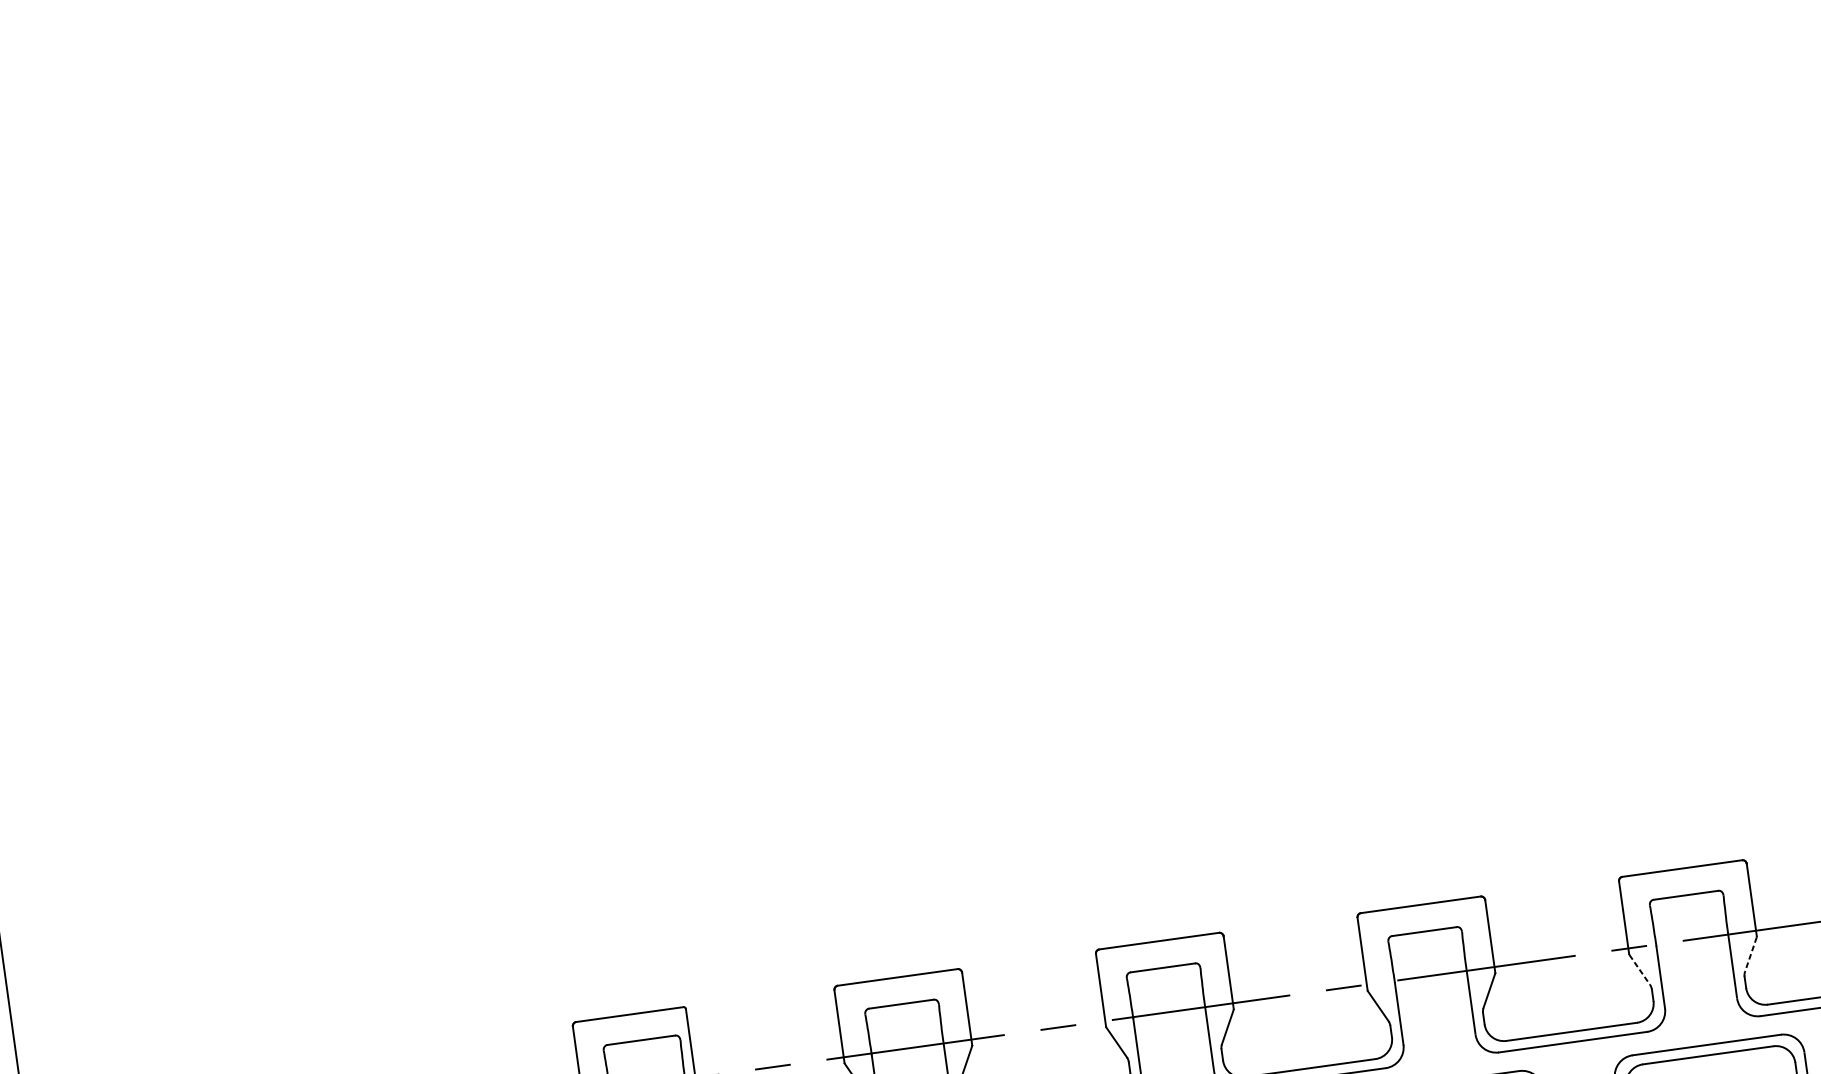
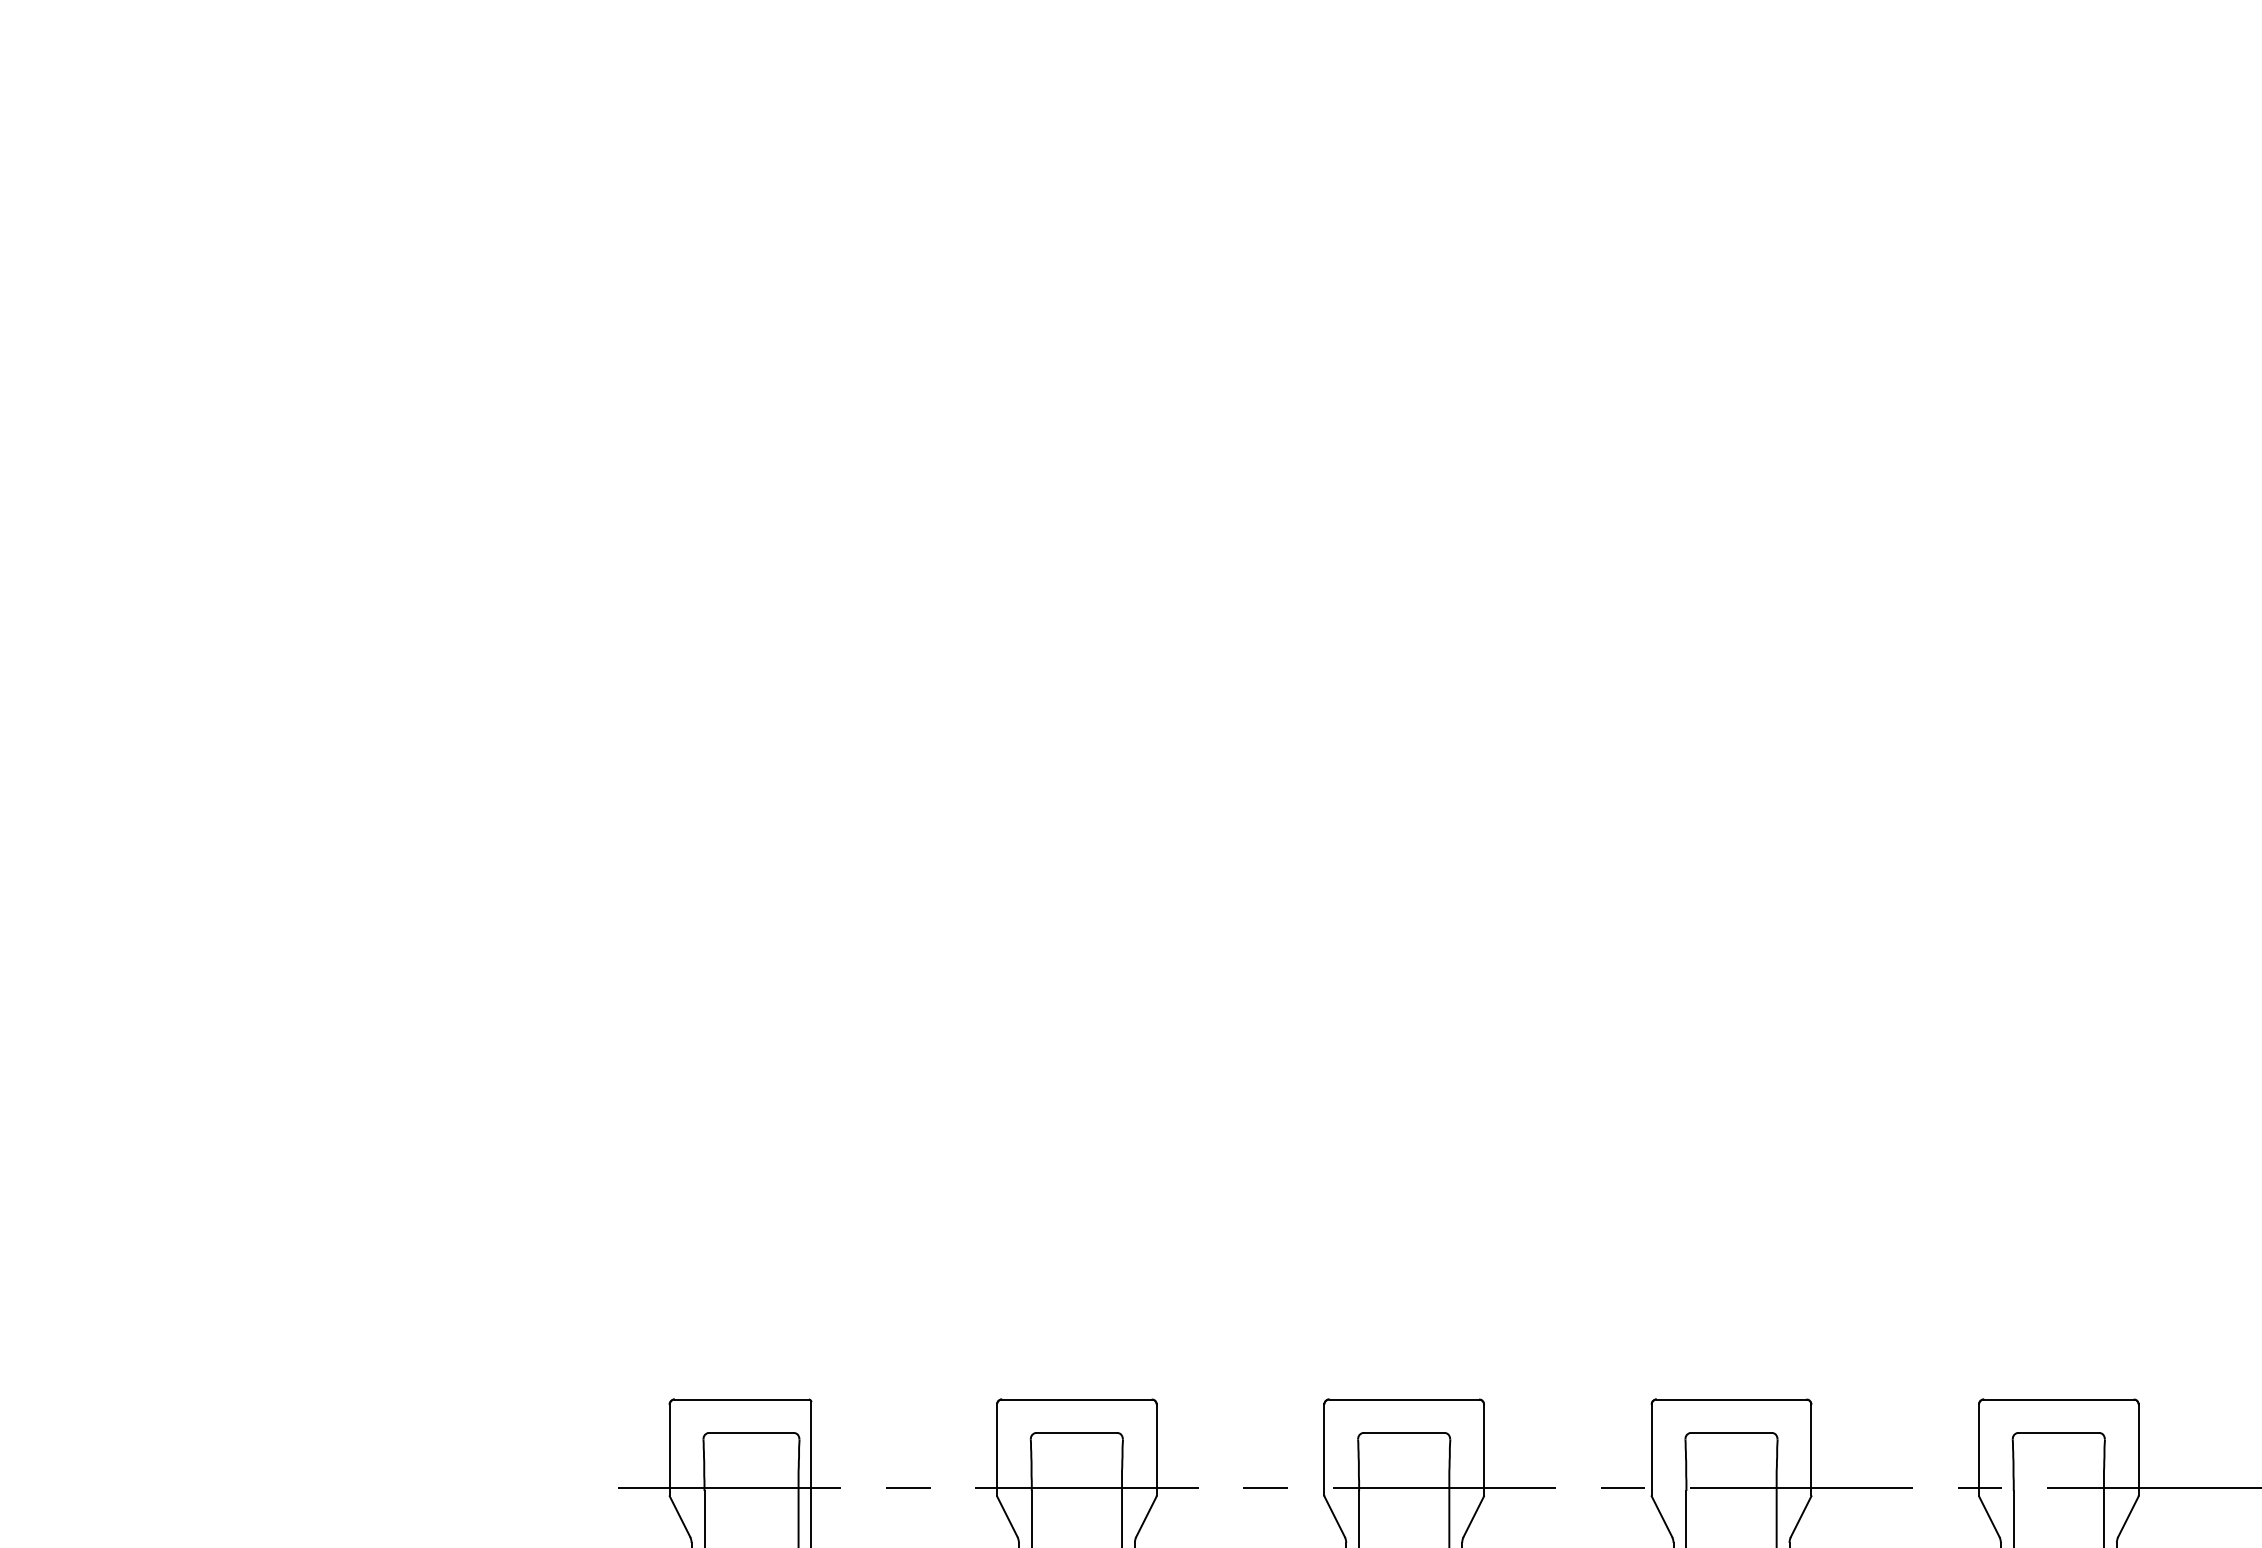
line: (1750, 954) -> (2128, 1516), dashed -> solid
line: (1639, 969) -> (1989, 1516), dashed -> solid

